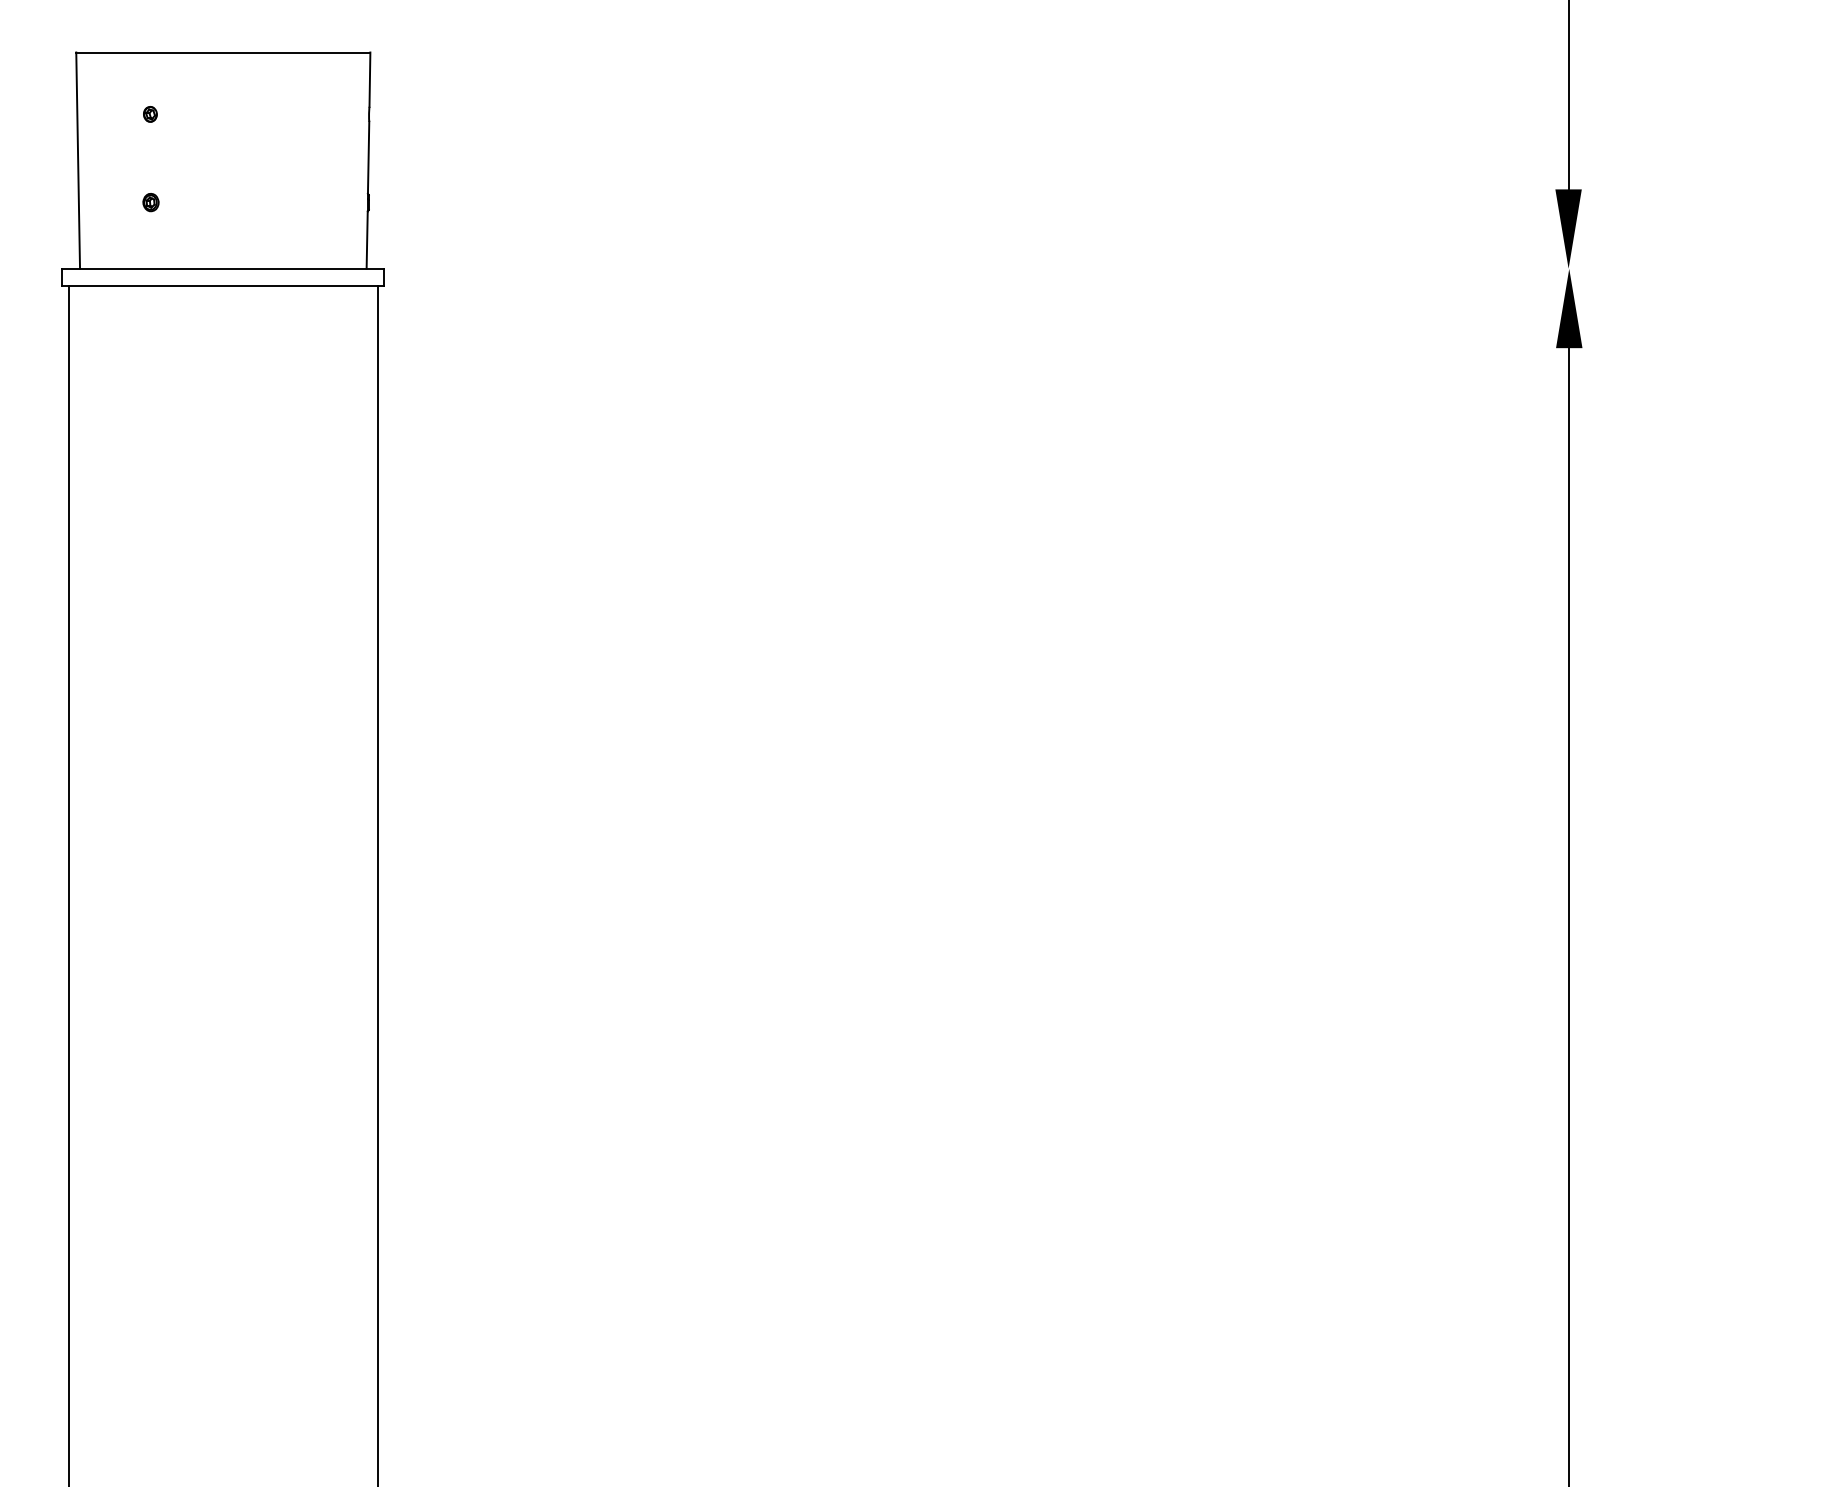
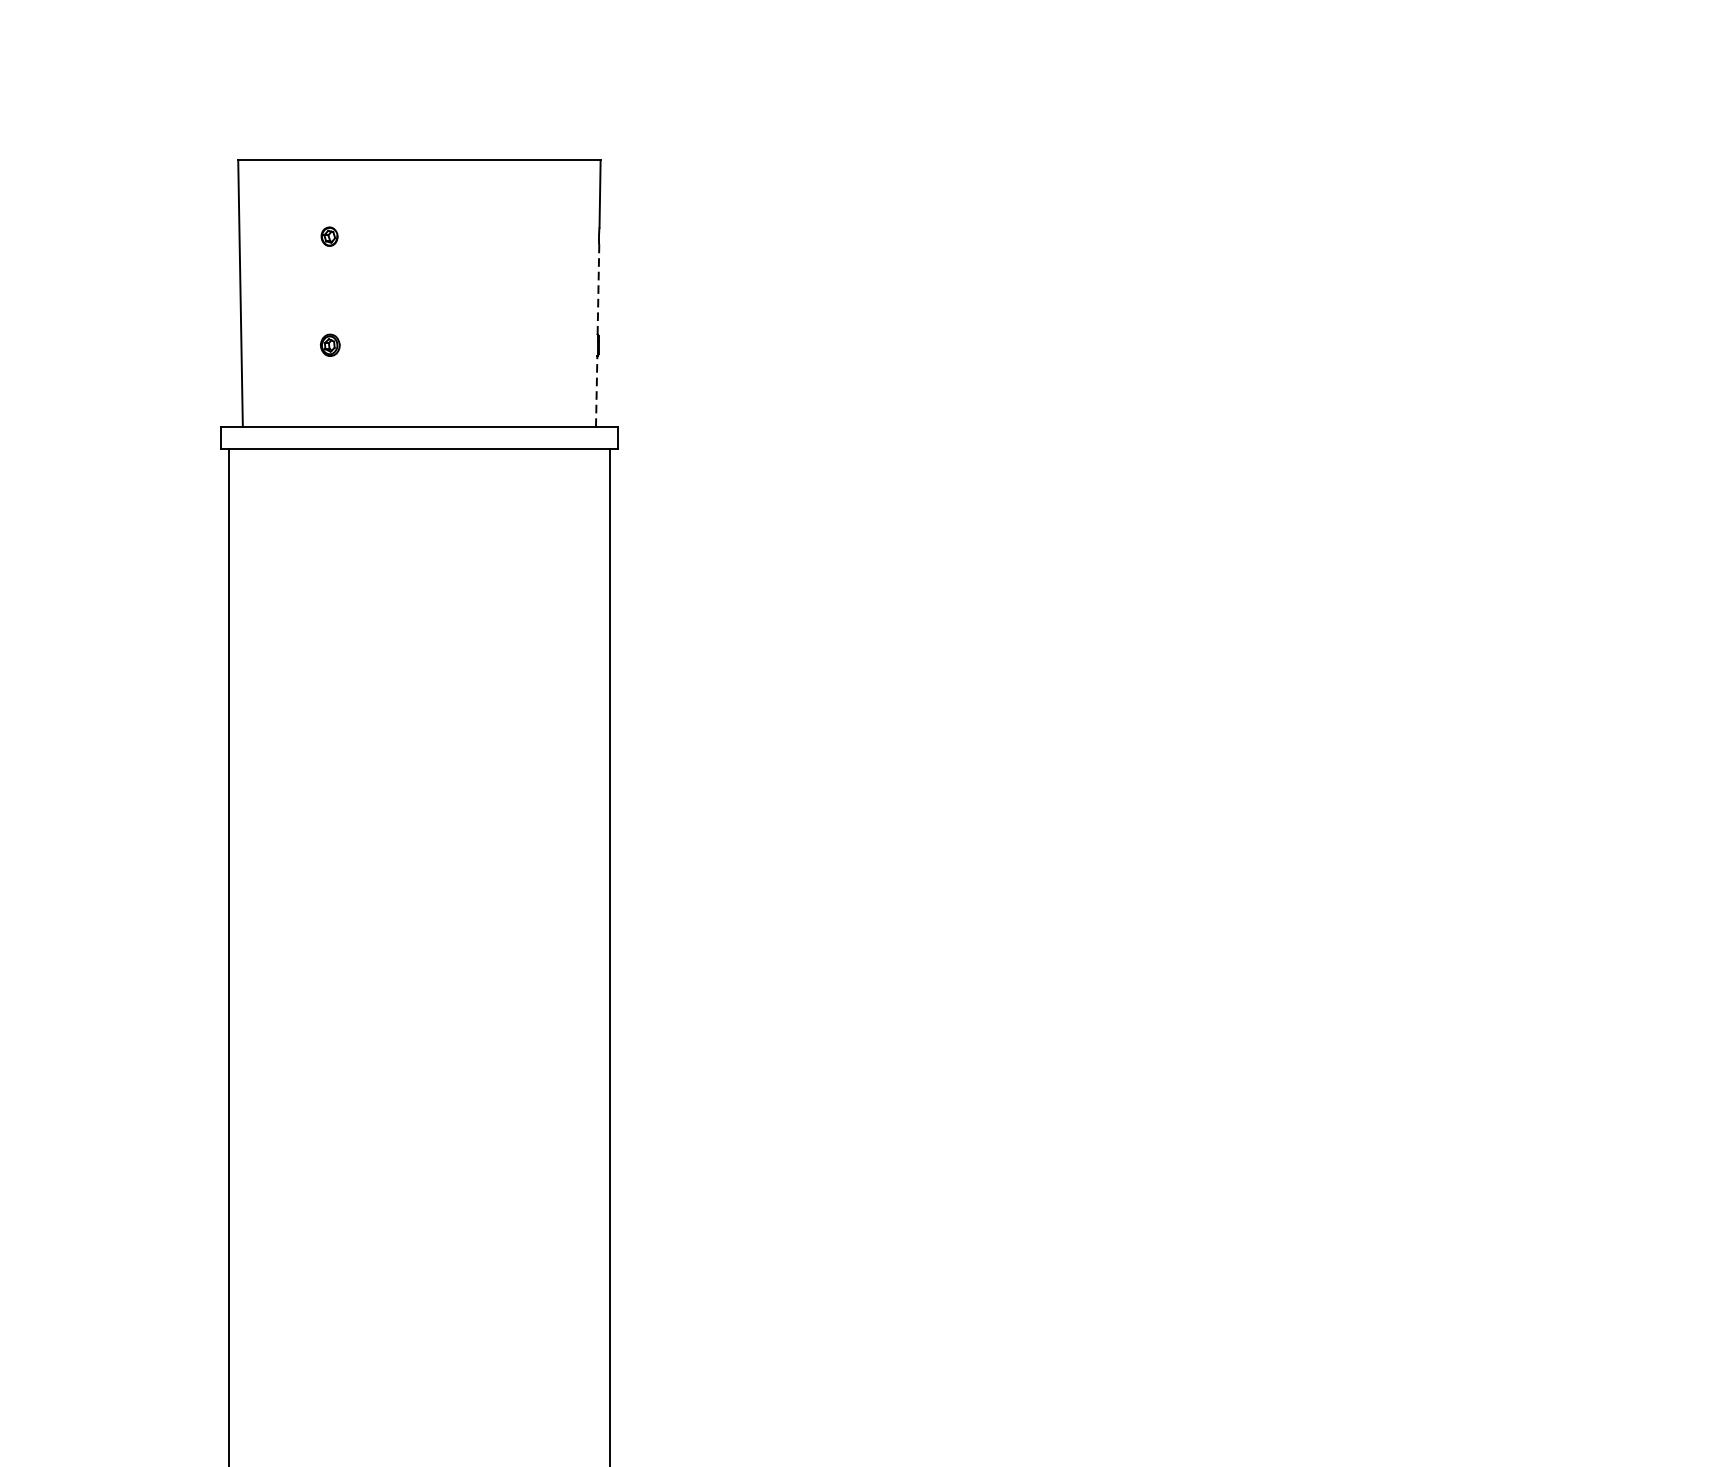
line: (368, 157) -> (598, 289), solid -> dashed
line: (367, 240) -> (597, 392), solid -> dashed

